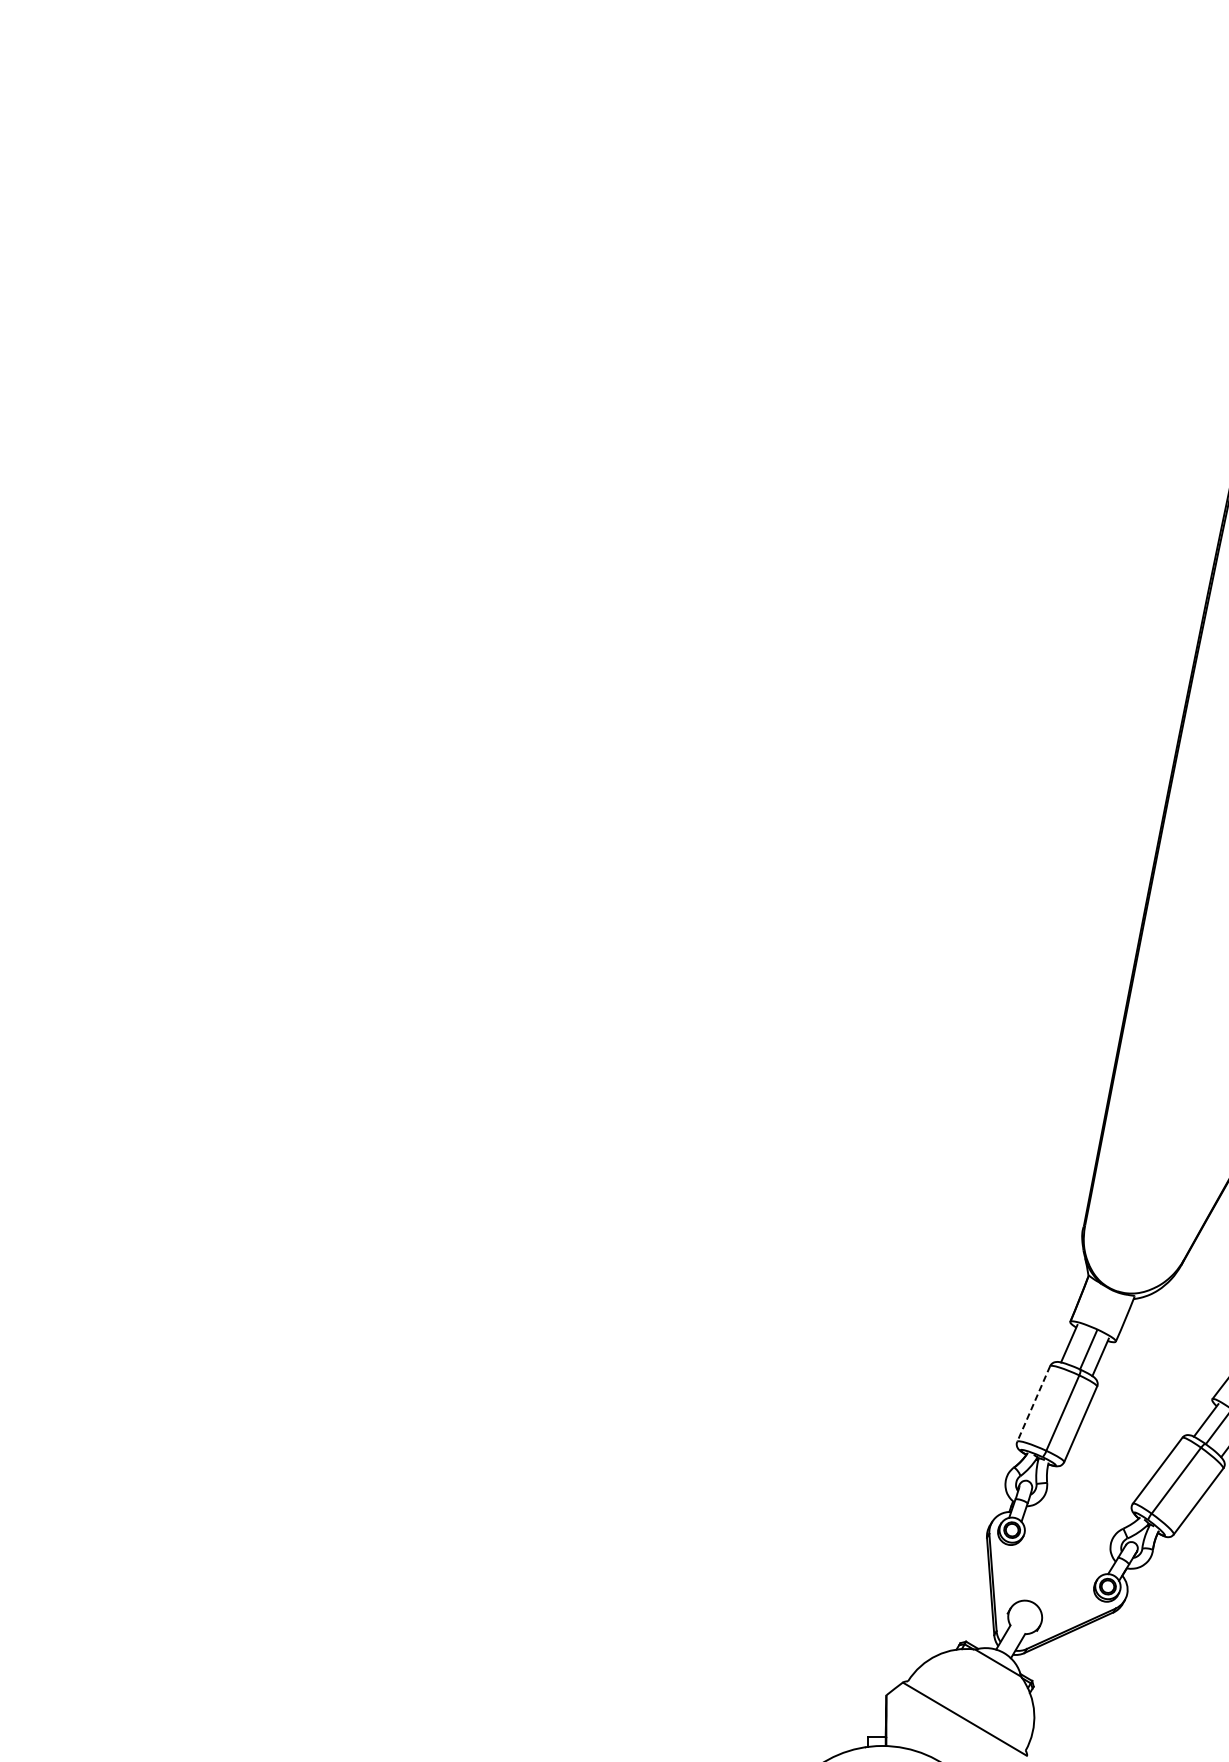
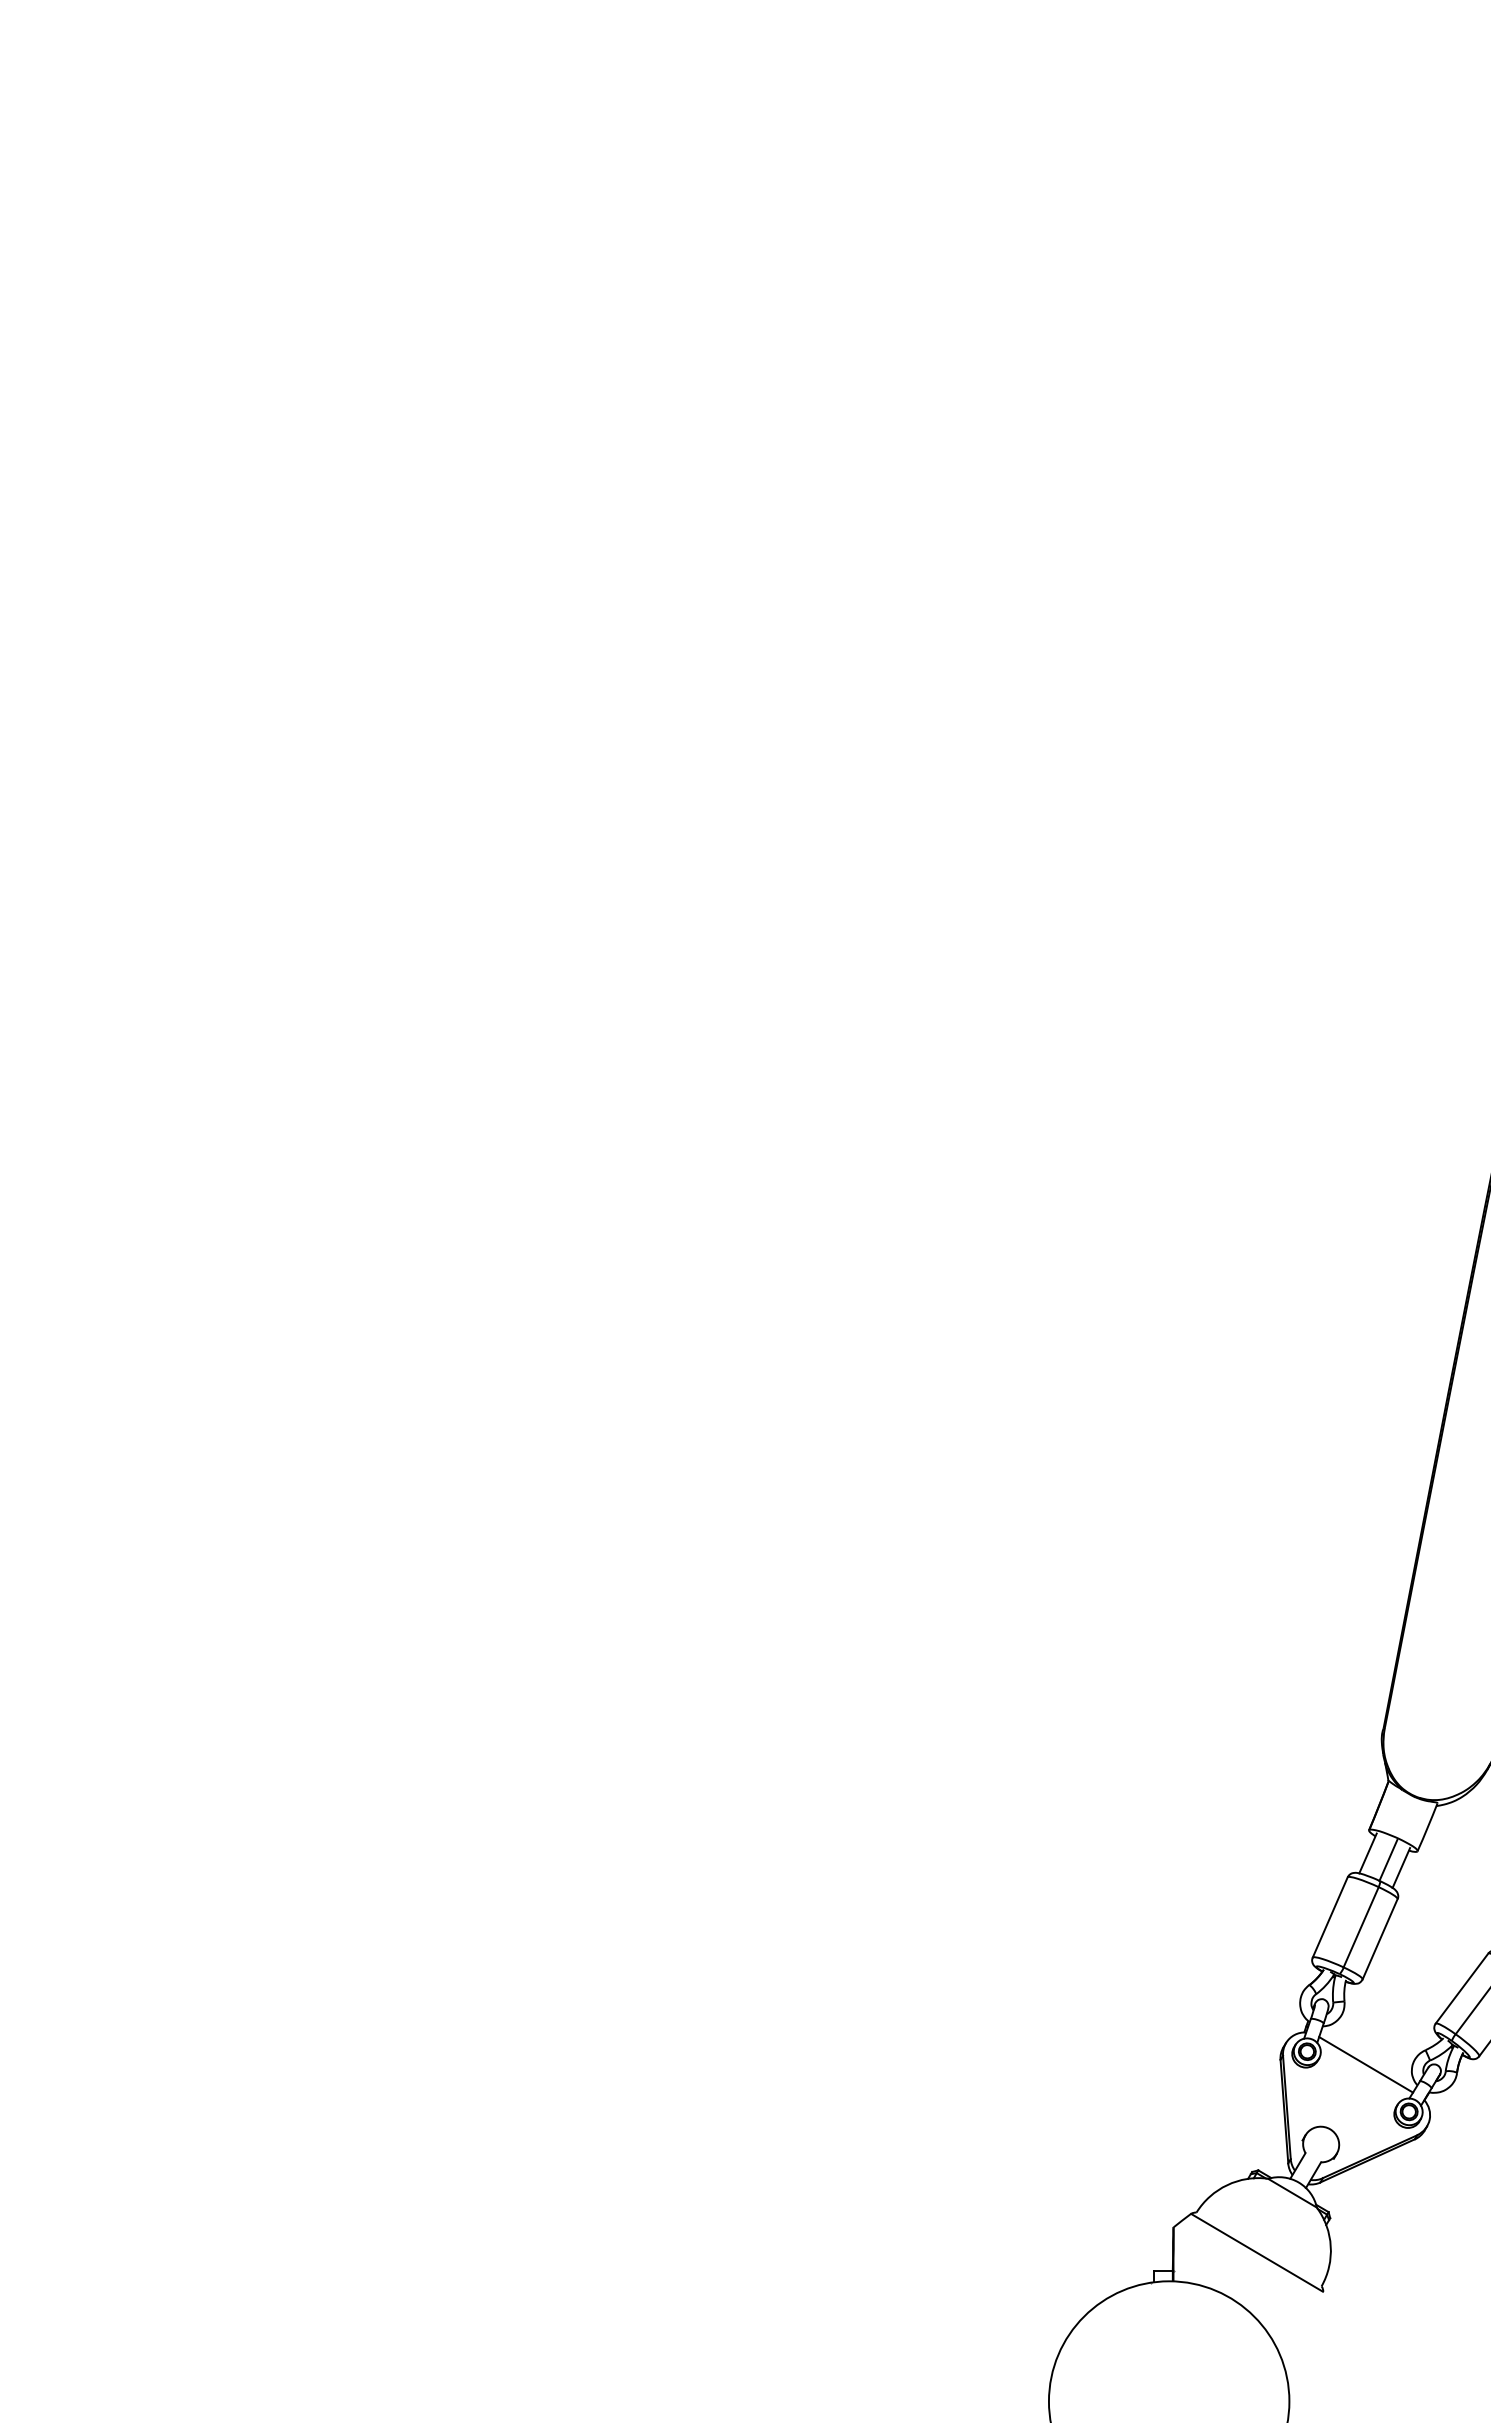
line: (1033, 1403) -> (1330, 1917), dashed -> solid
line: (1067, 1542) -> (1366, 2064), added

